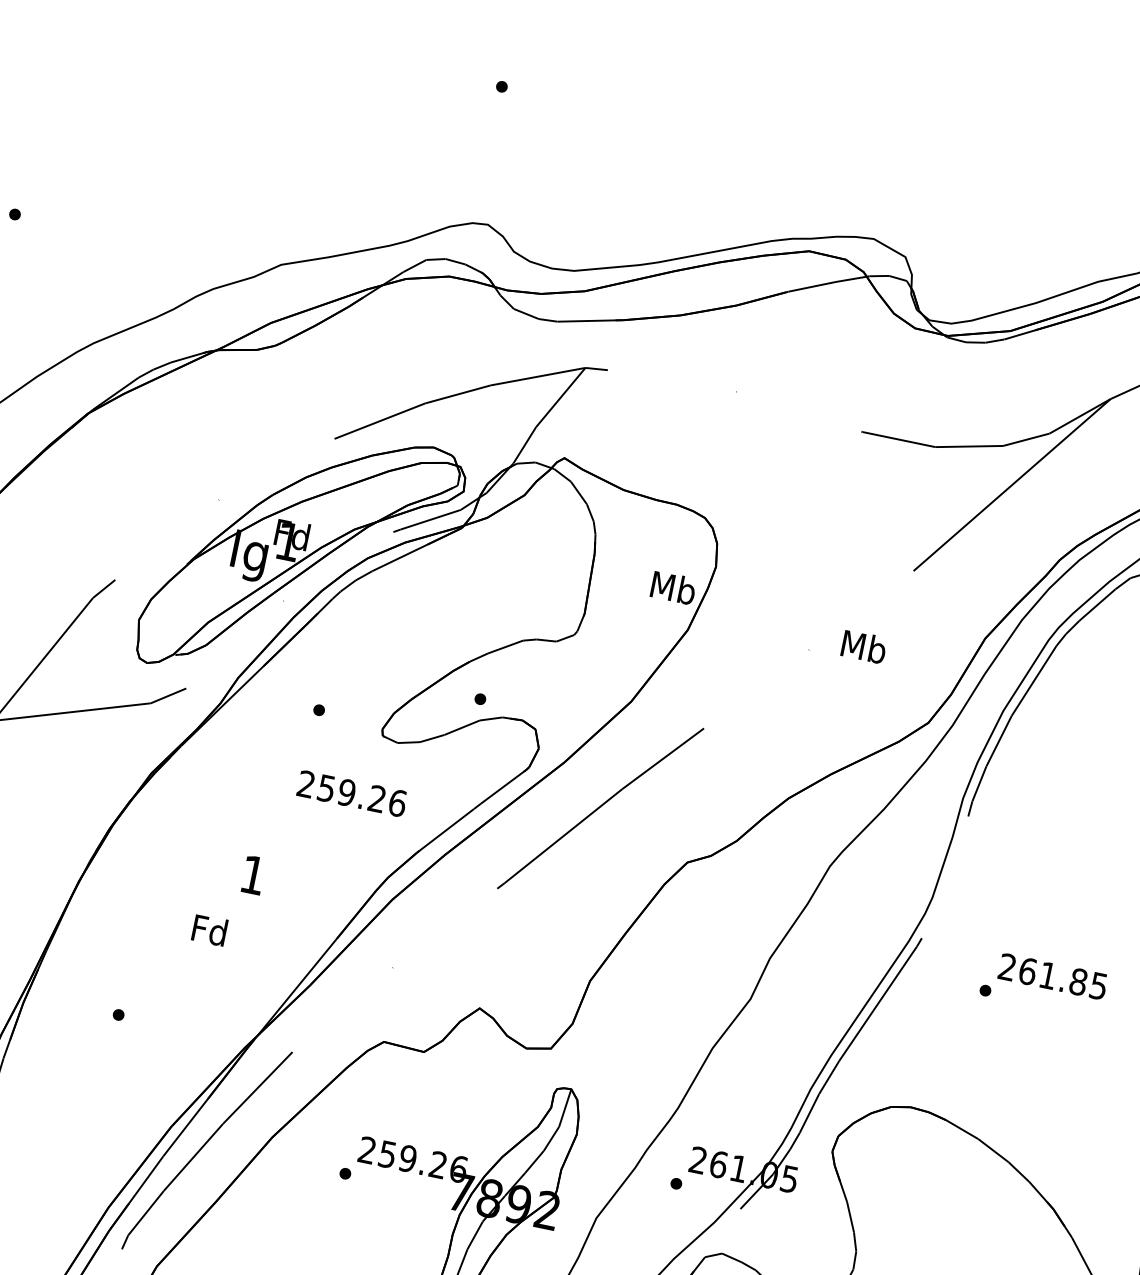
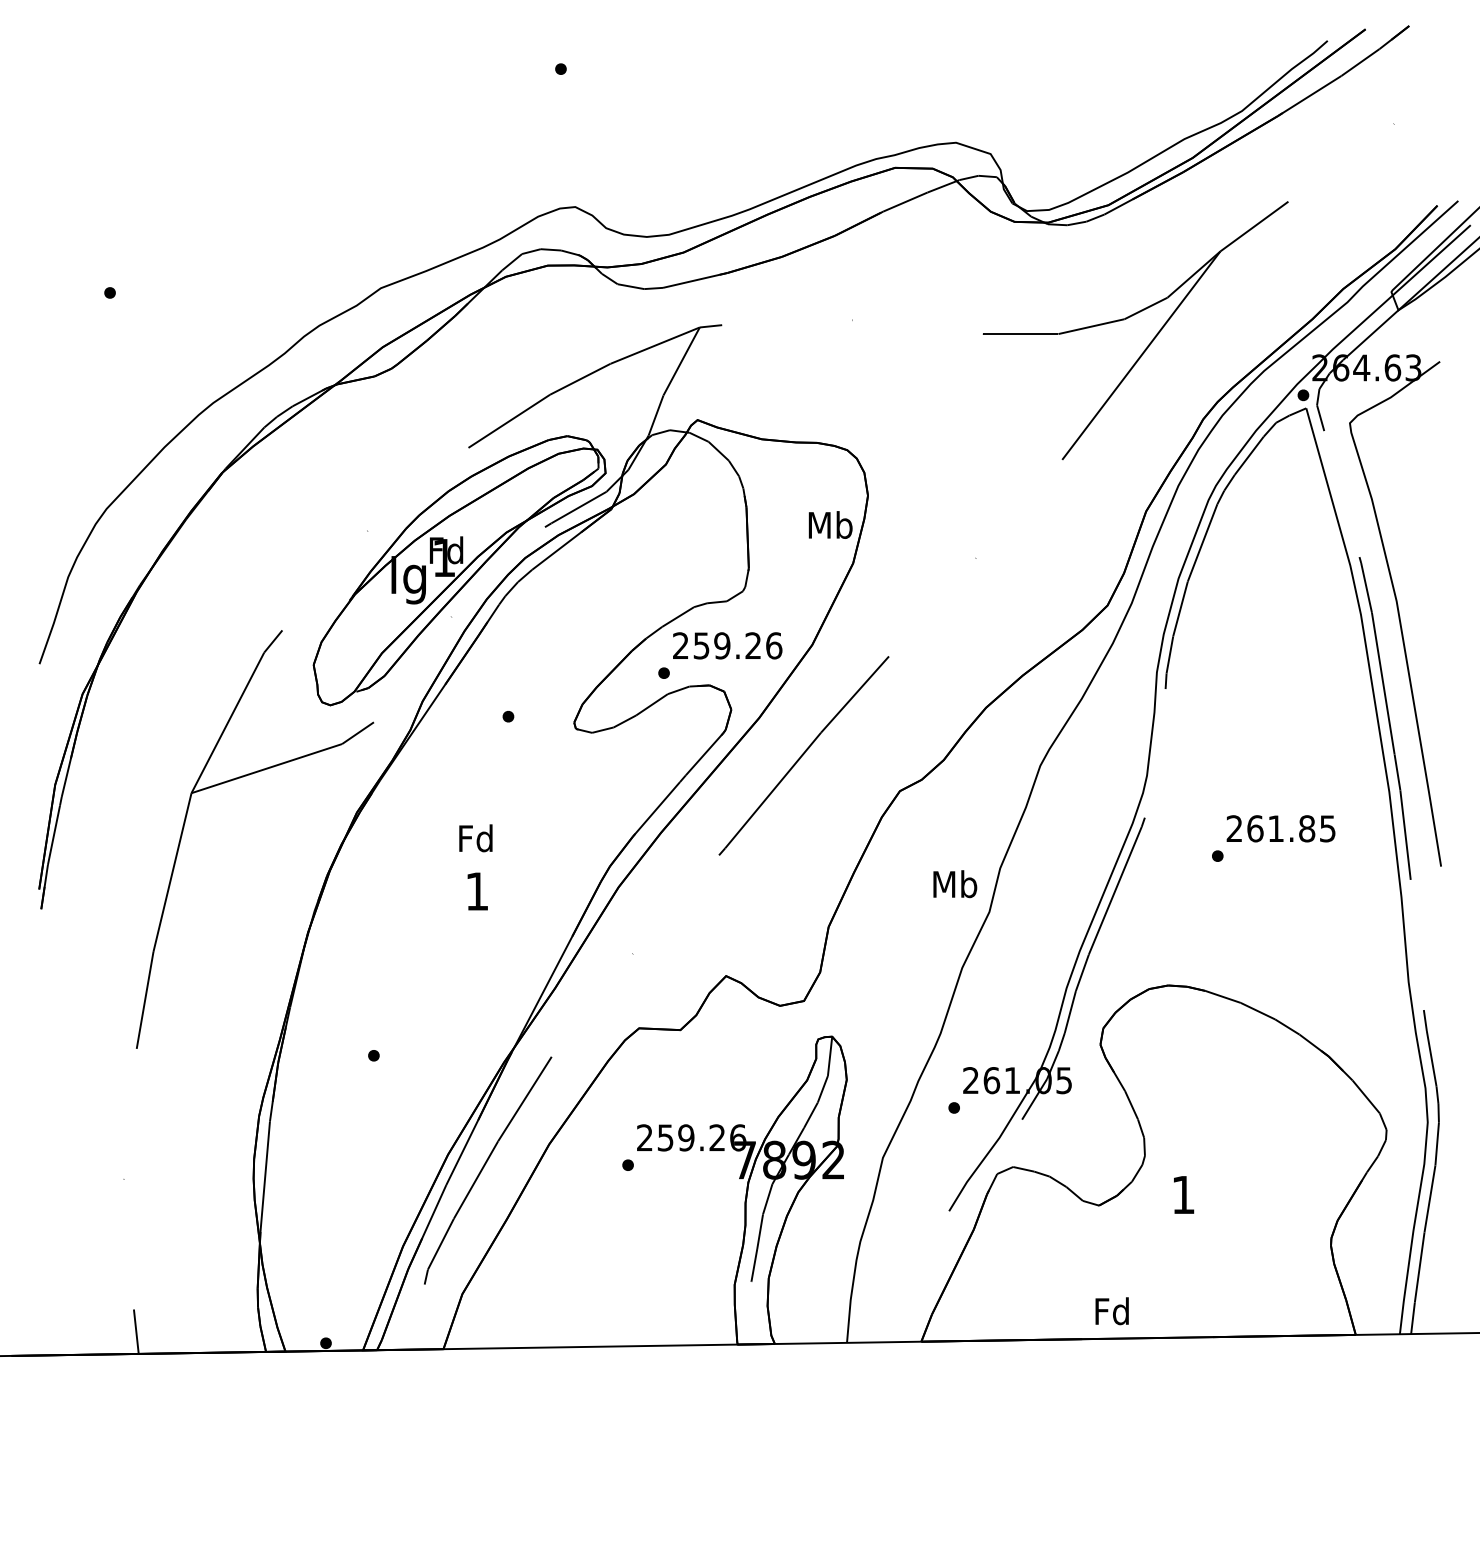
text: (864, 647) -> (955, 884), moved
text: (352, 793) -> (727, 645), moved
text: (209, 930) -> (475, 838), moved

